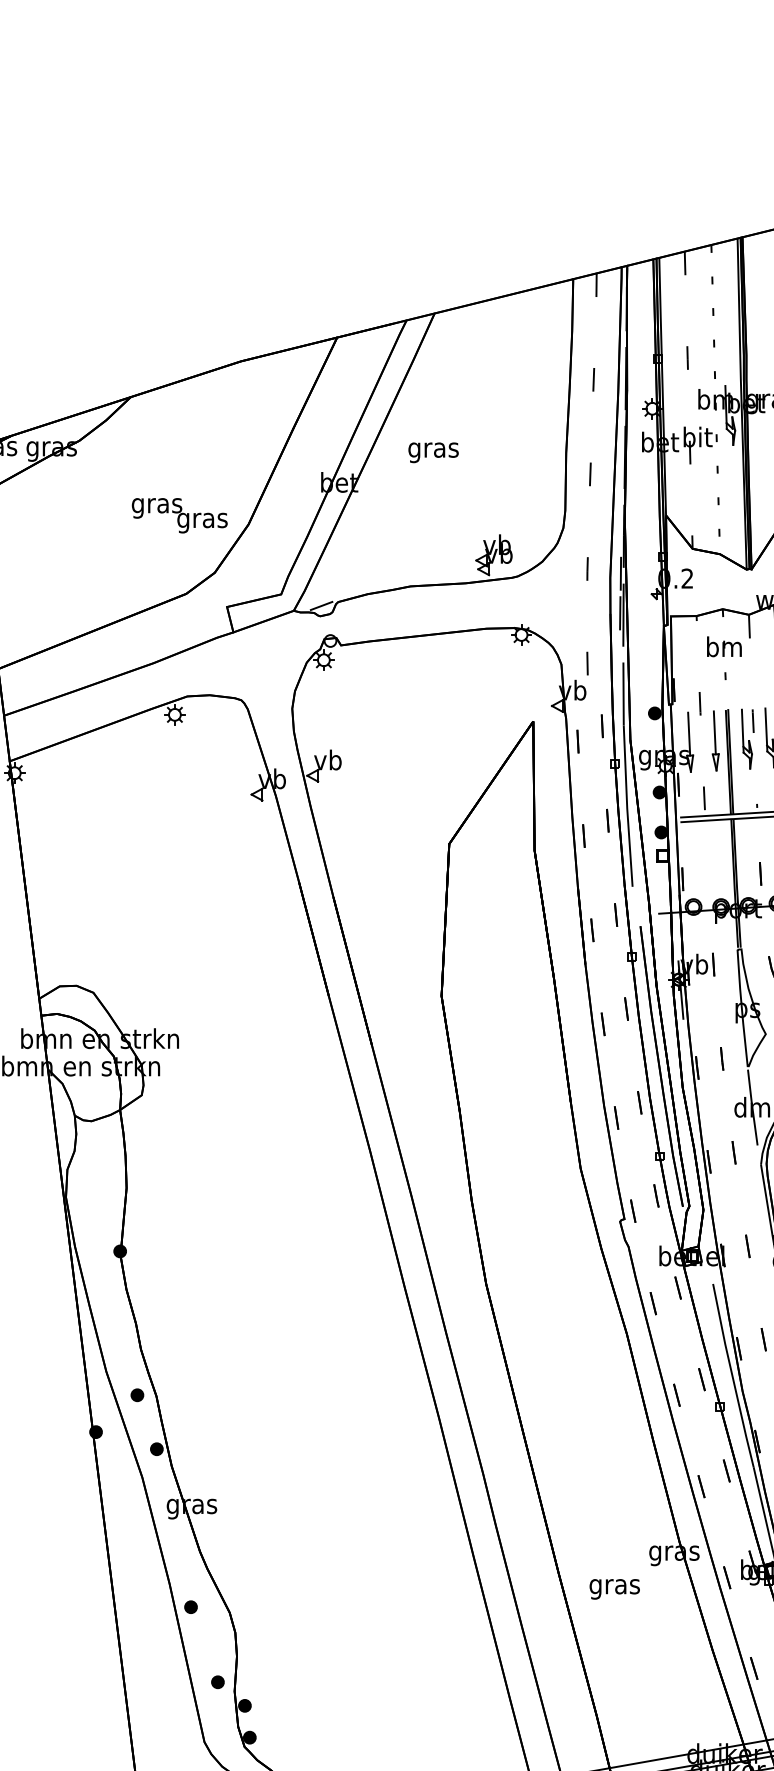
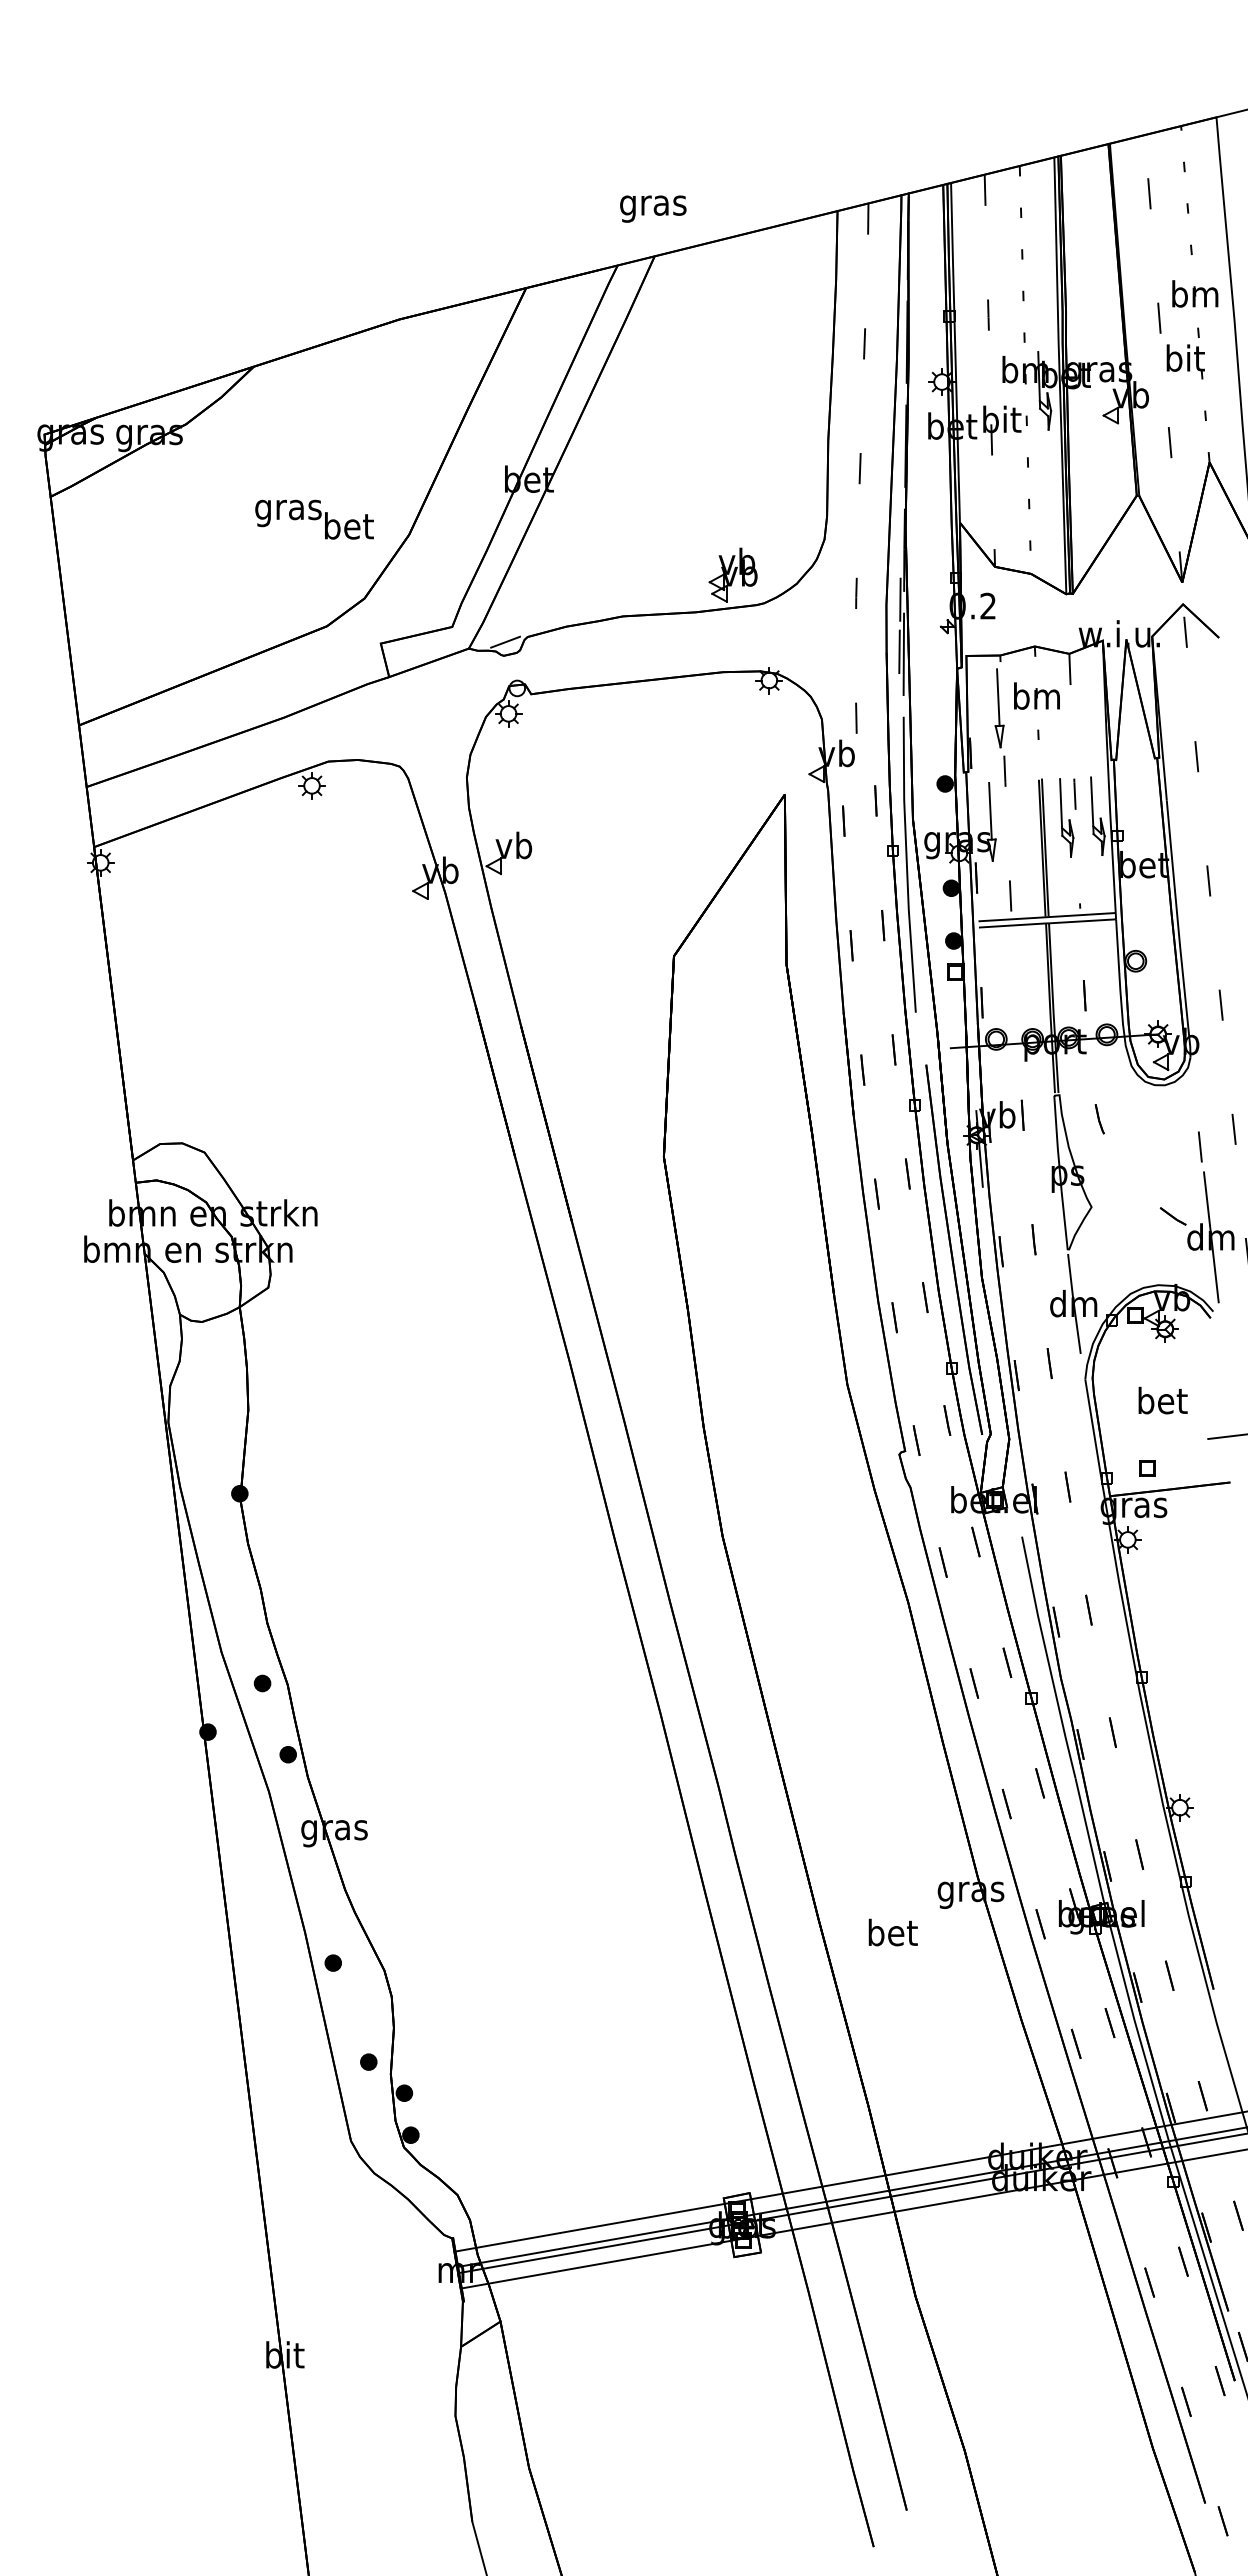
text: (433, 452) -> (653, 208), moved
text: (202, 520) -> (348, 529), gras -> bet
part: (715, 741) -> (999, 708), moved
text: (614, 1586) -> (892, 1935), gras -> bet

